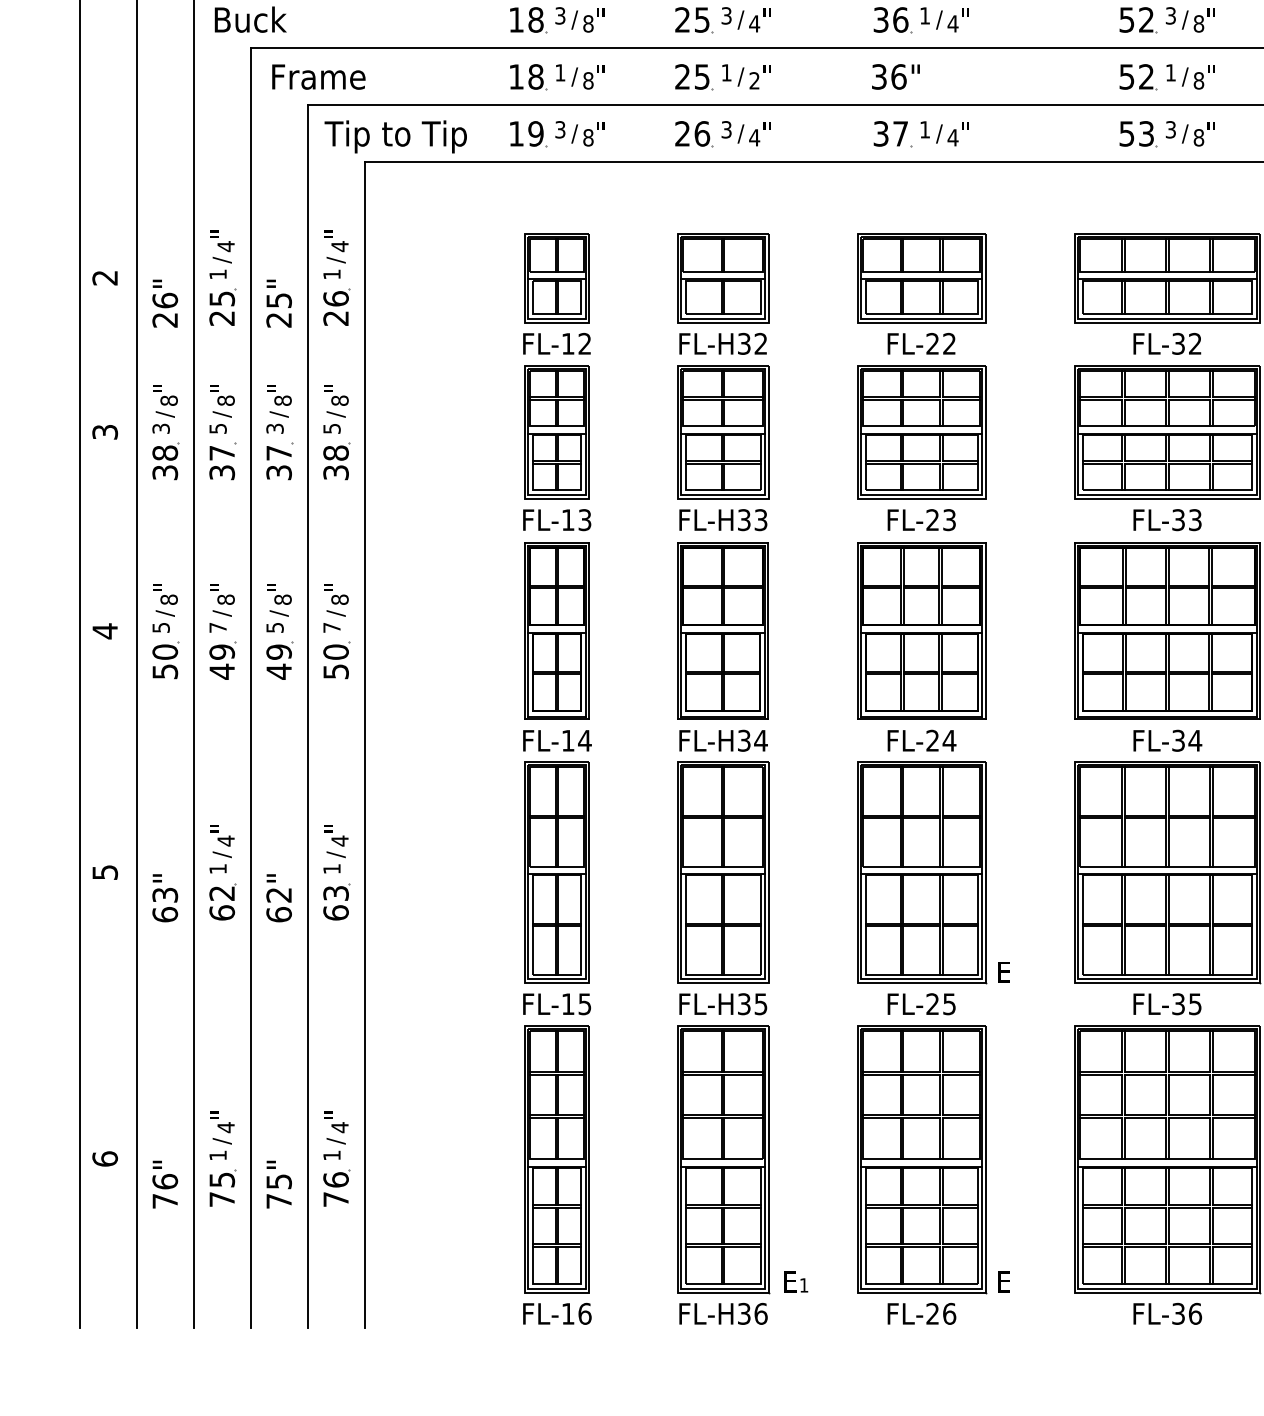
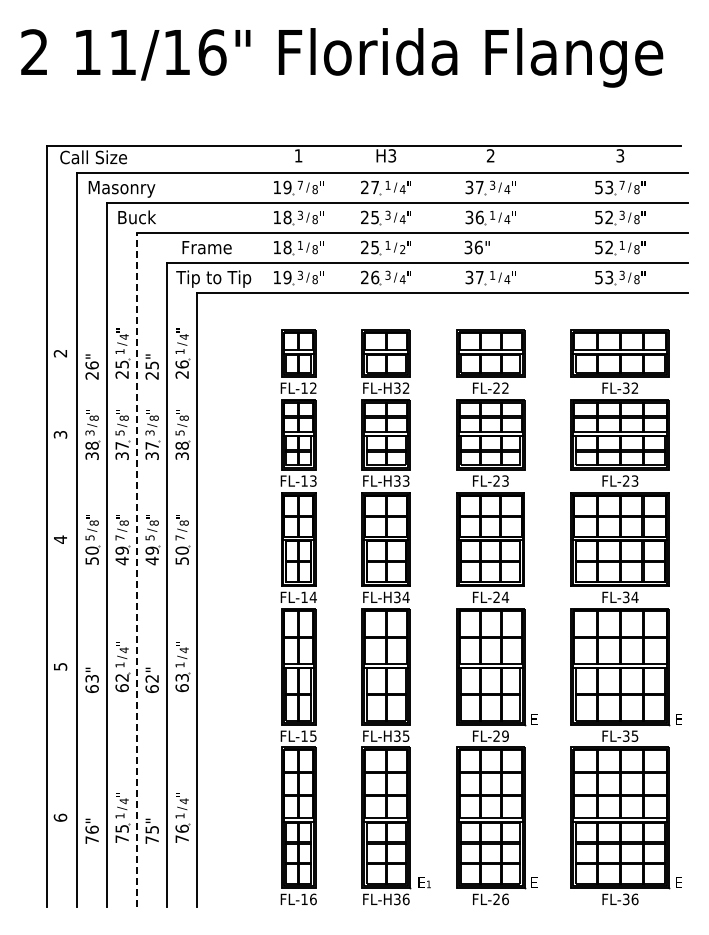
text: (317, 76) -> (206, 247), moved
text: (1179, 518) -> (626, 480), FL-33 -> FL-23
line: (251, 687) -> (137, 569), solid -> dashed
text: (949, 1002) -> (505, 735), FL-25 -> FL-29

